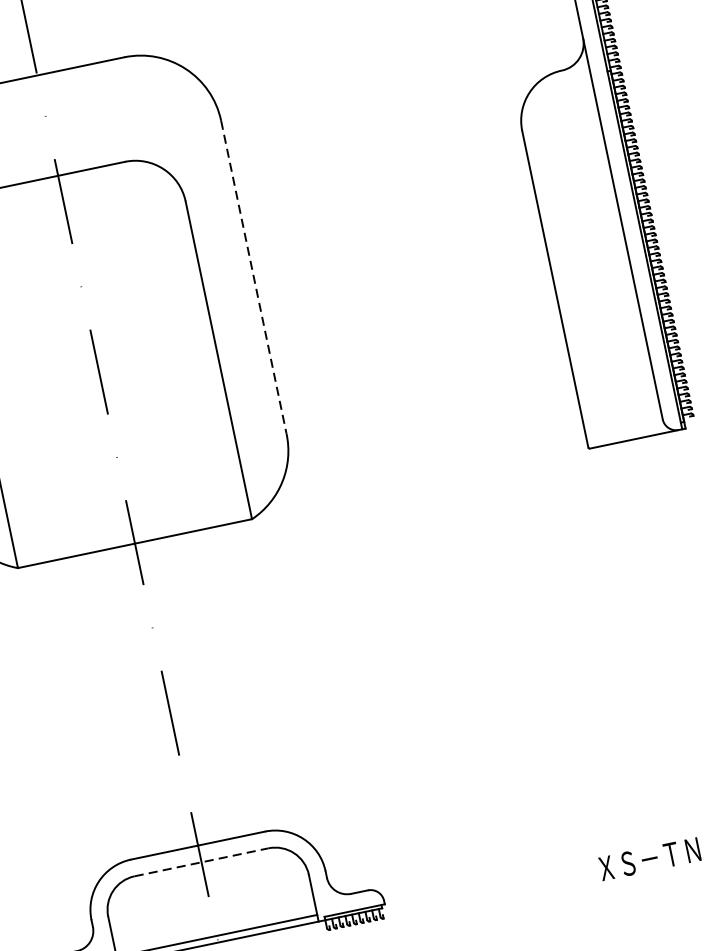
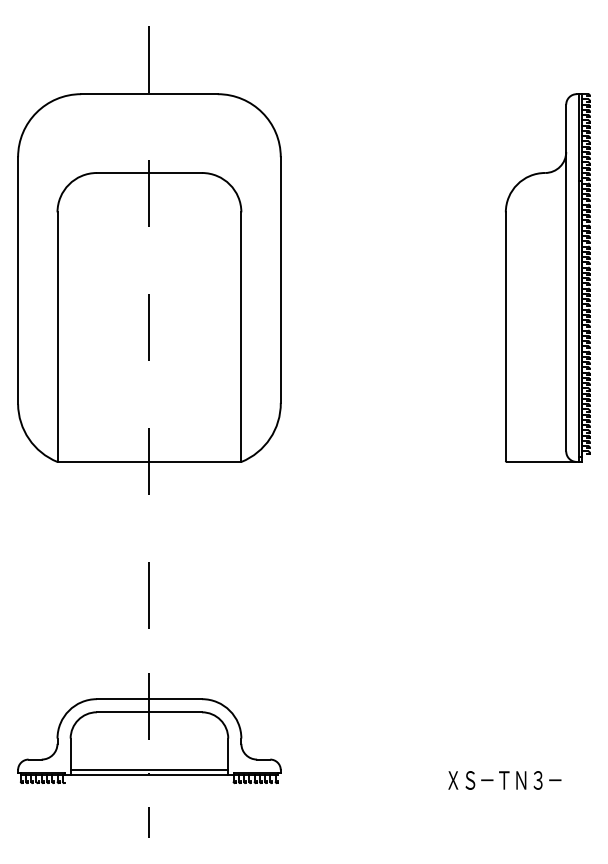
line: (253, 277) -> (280, 280), dashed -> solid
line: (201, 862) -> (149, 712), dashed -> solid

